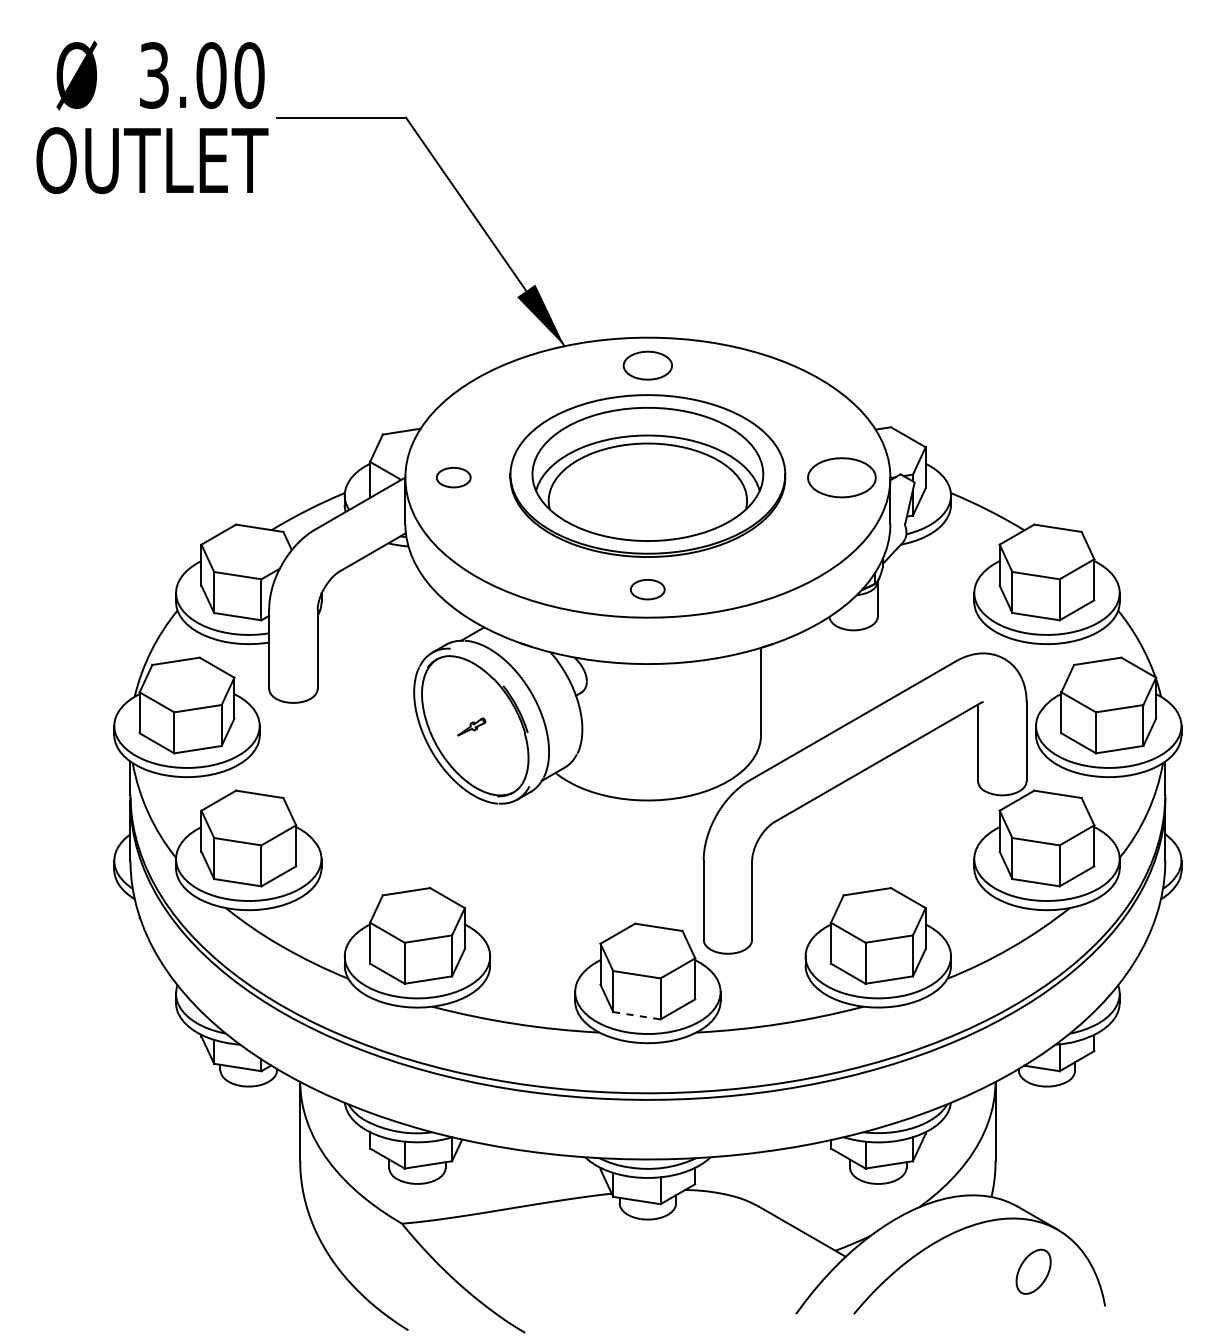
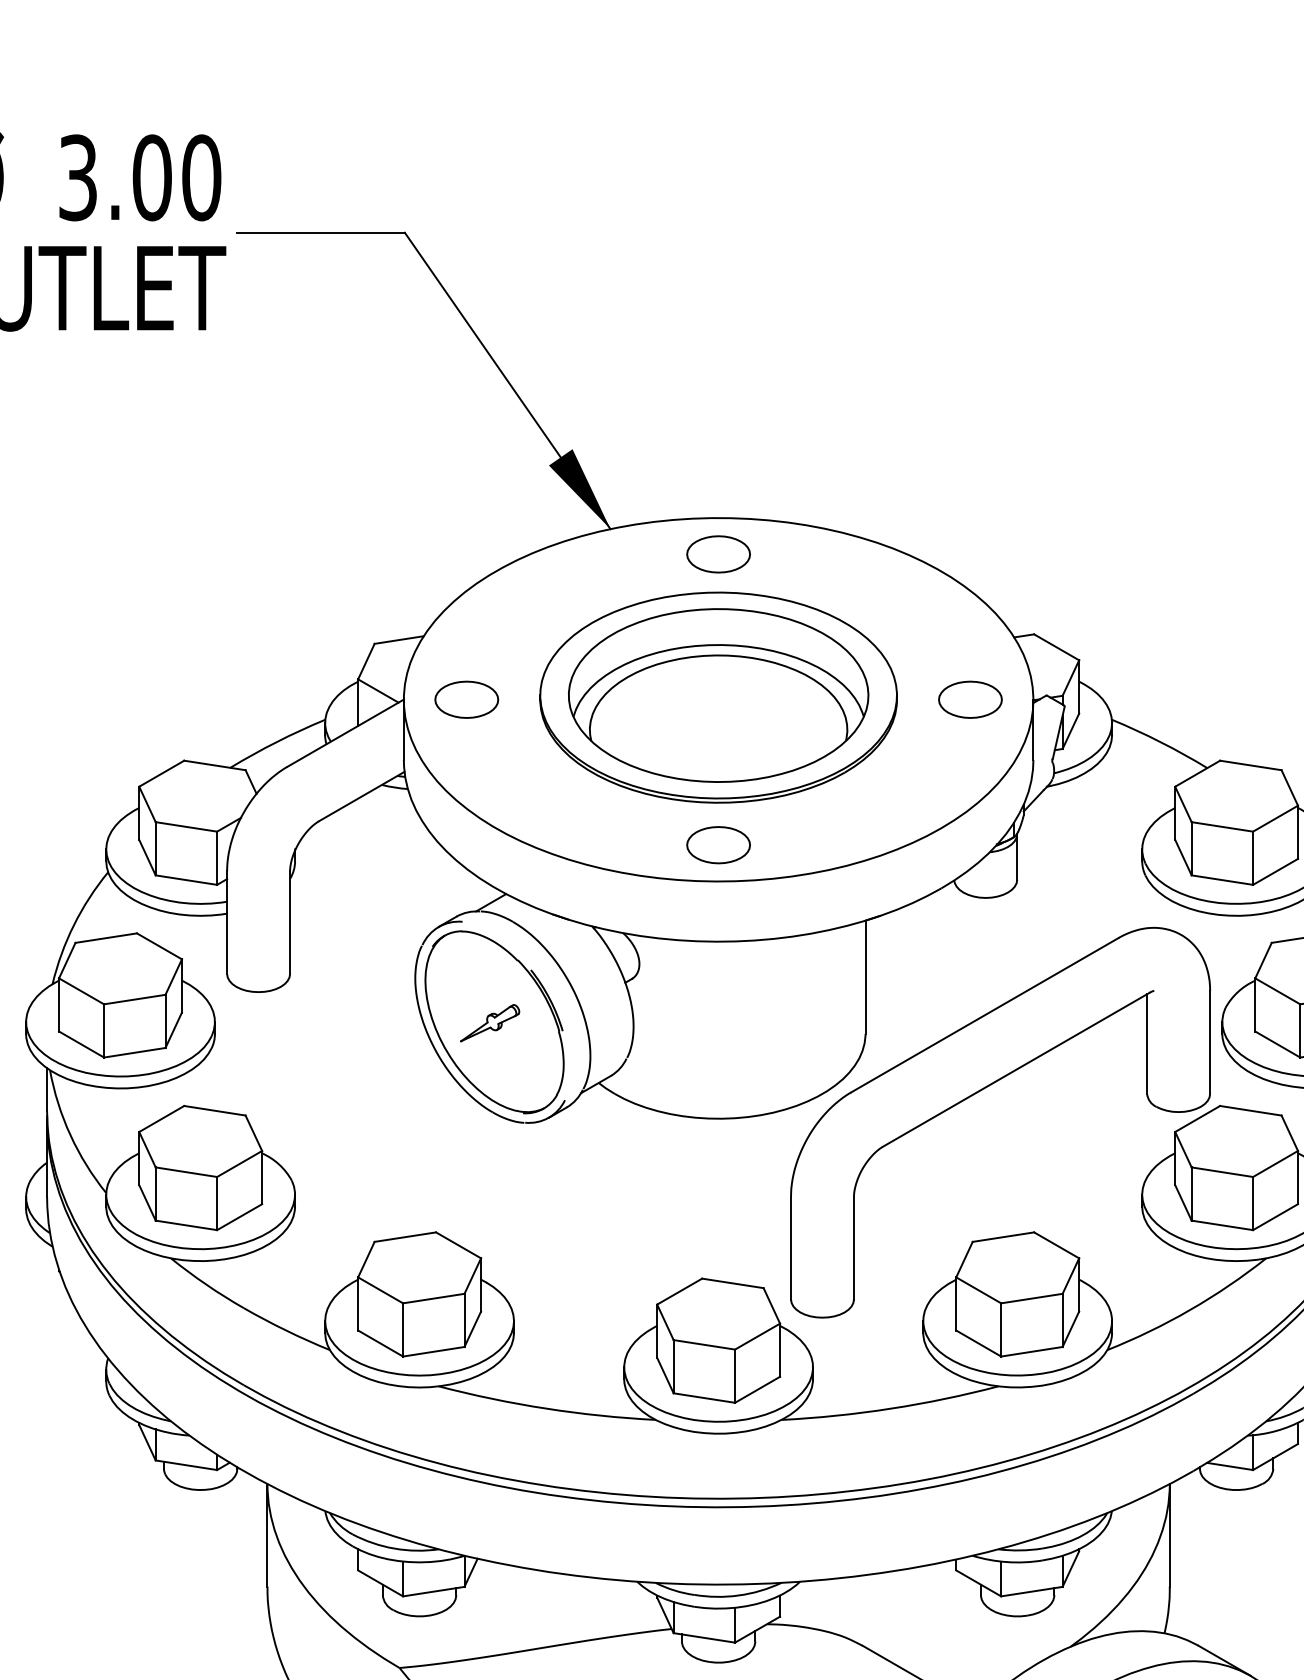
part: (453, 477) -> (466, 699), size x1.43
part: (841, 477) -> (969, 699), size x0.71
part: (647, 589) -> (718, 844), size x1.43
part: (471, 726) -> (489, 1022), size x1.67
line: (636, 1015) -> (703, 1397), dashed -> solid

